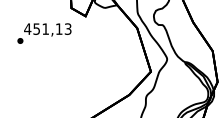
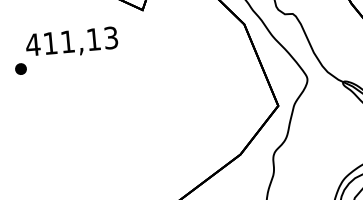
text: (36, 28) -> (49, 42), 451,13 -> 411,13

